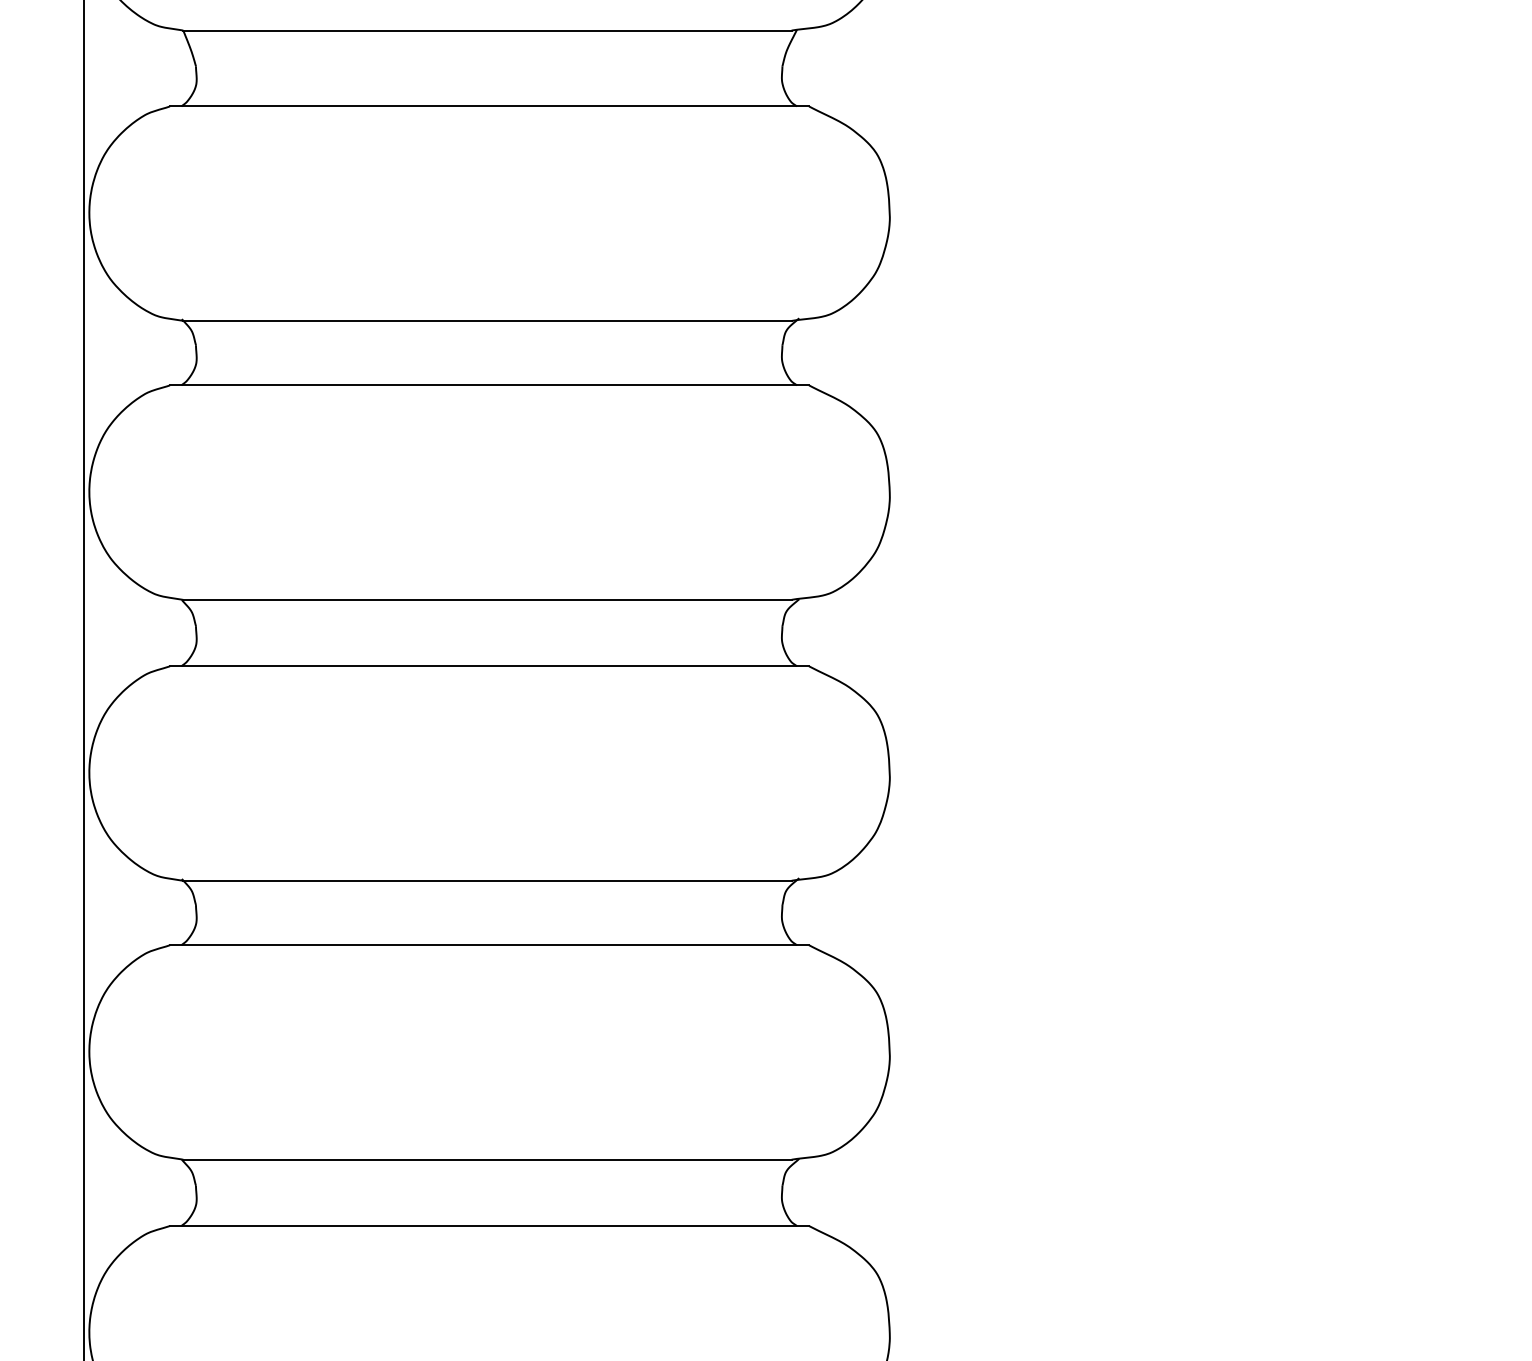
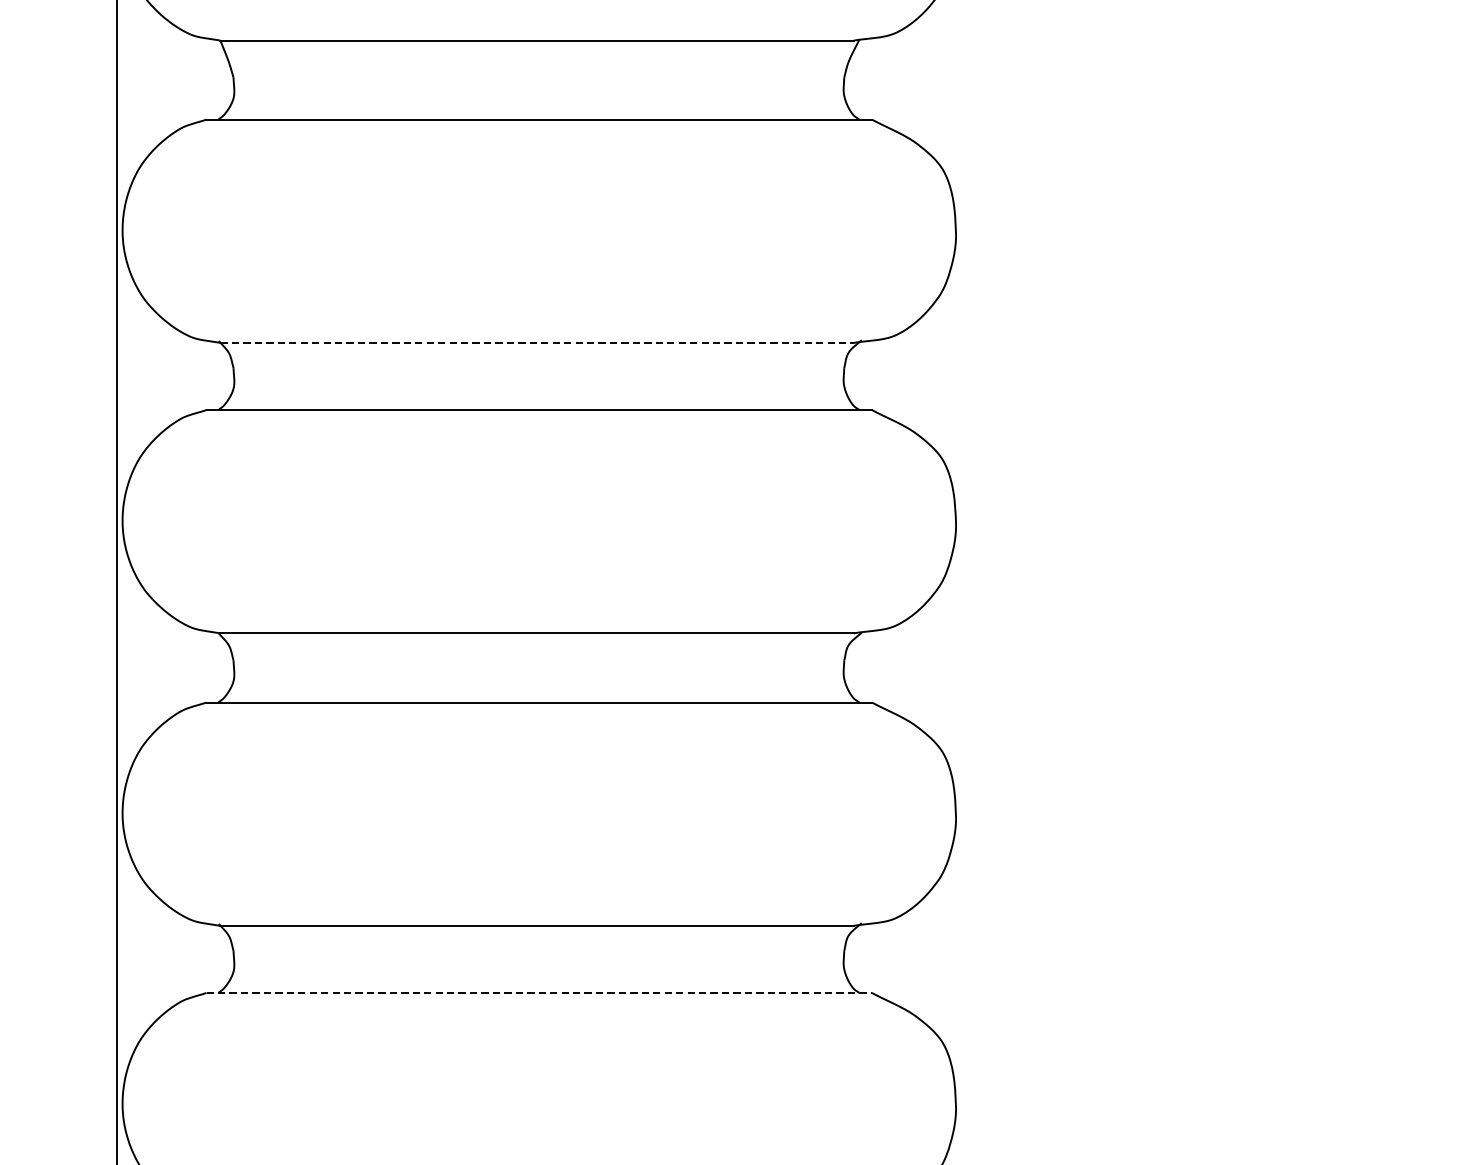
line: (487, 320) -> (537, 342), solid -> dashed
line: (489, 945) -> (539, 993), solid -> dashed

